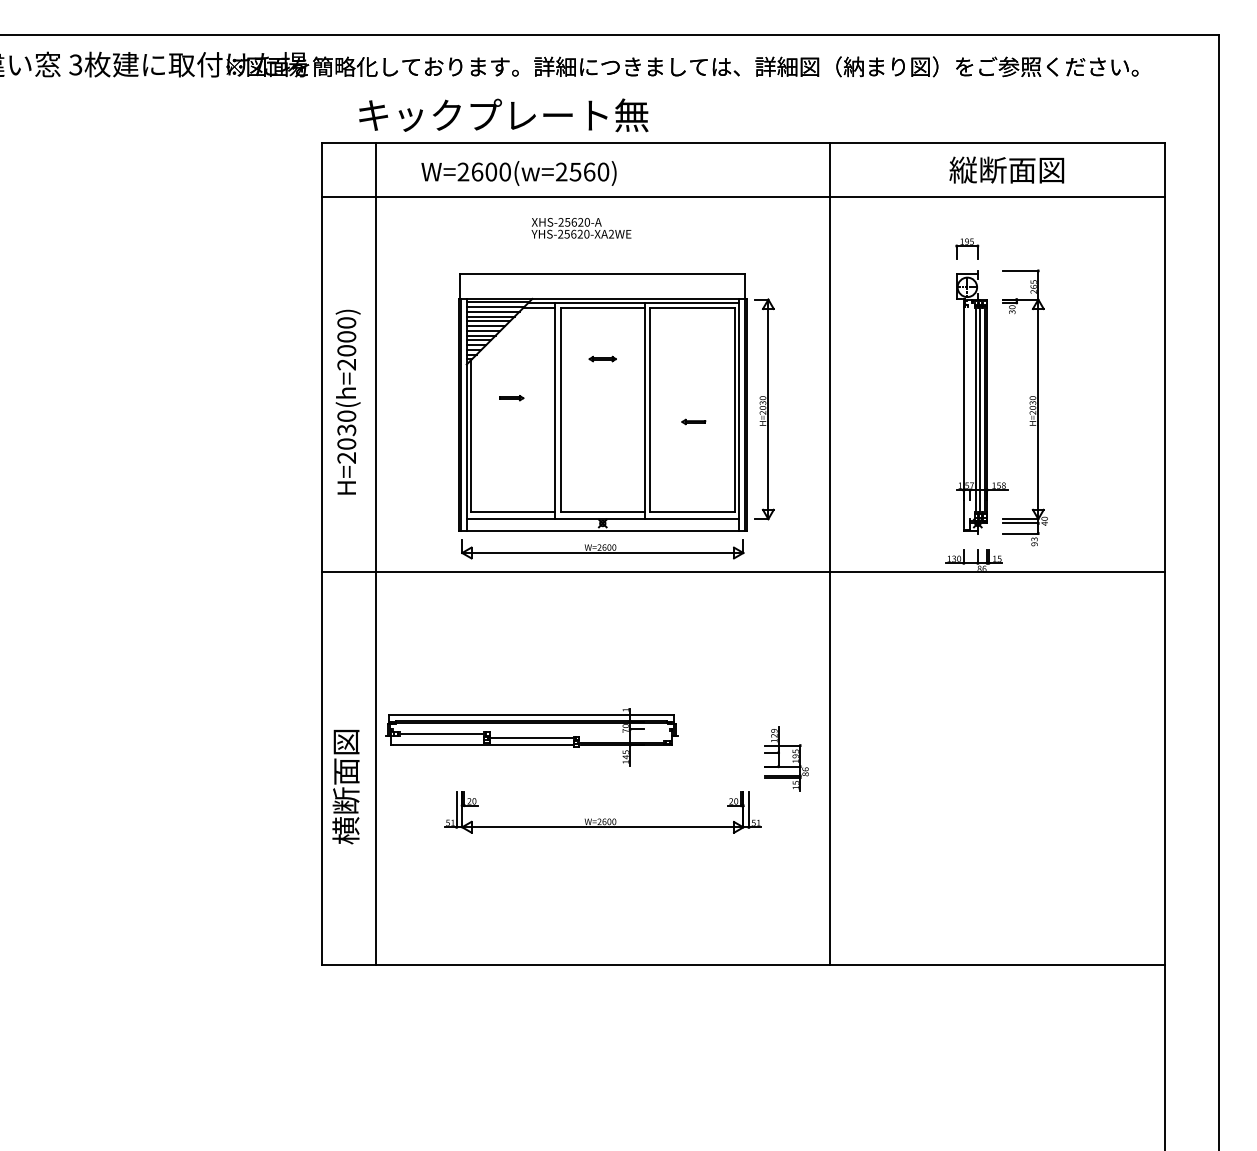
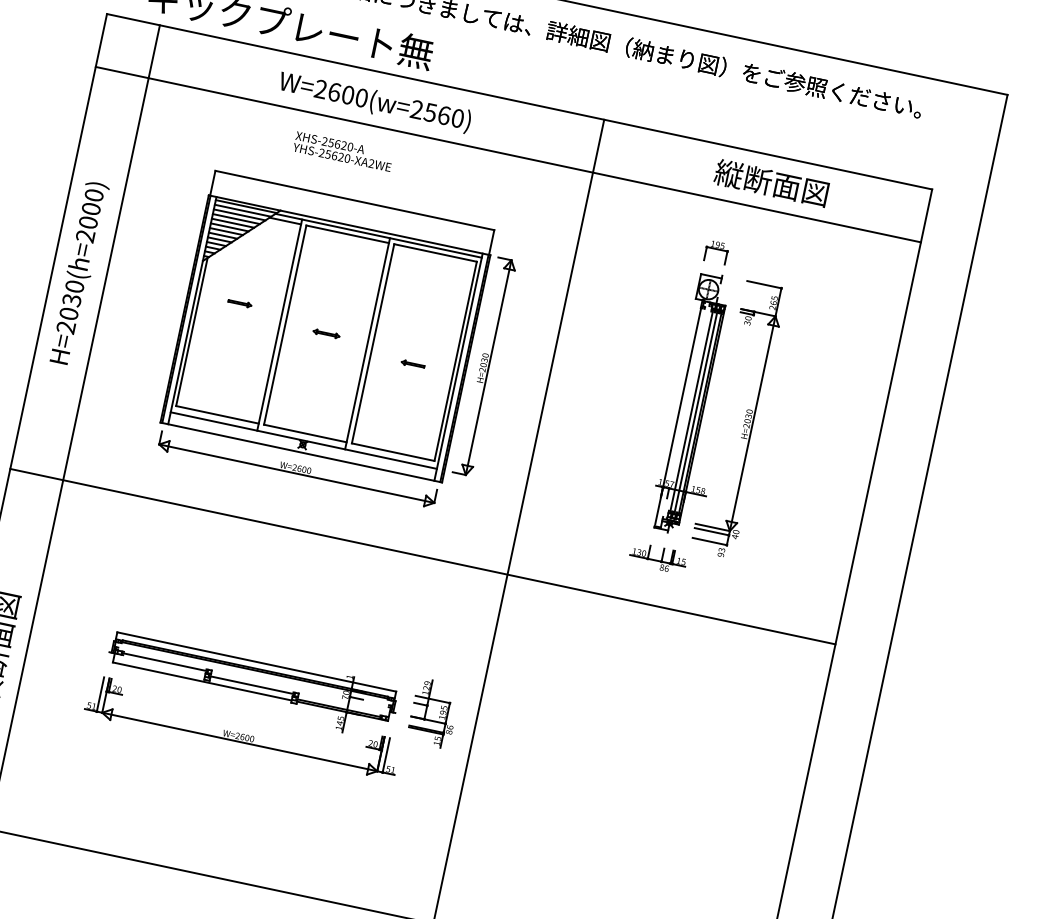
text: (518, 173) -> (374, 102), moved
part: (602, 358) -> (326, 333), moved
line: (743, 571) -> (423, 556), moved
part: (531, 737) -> (251, 684), moved

